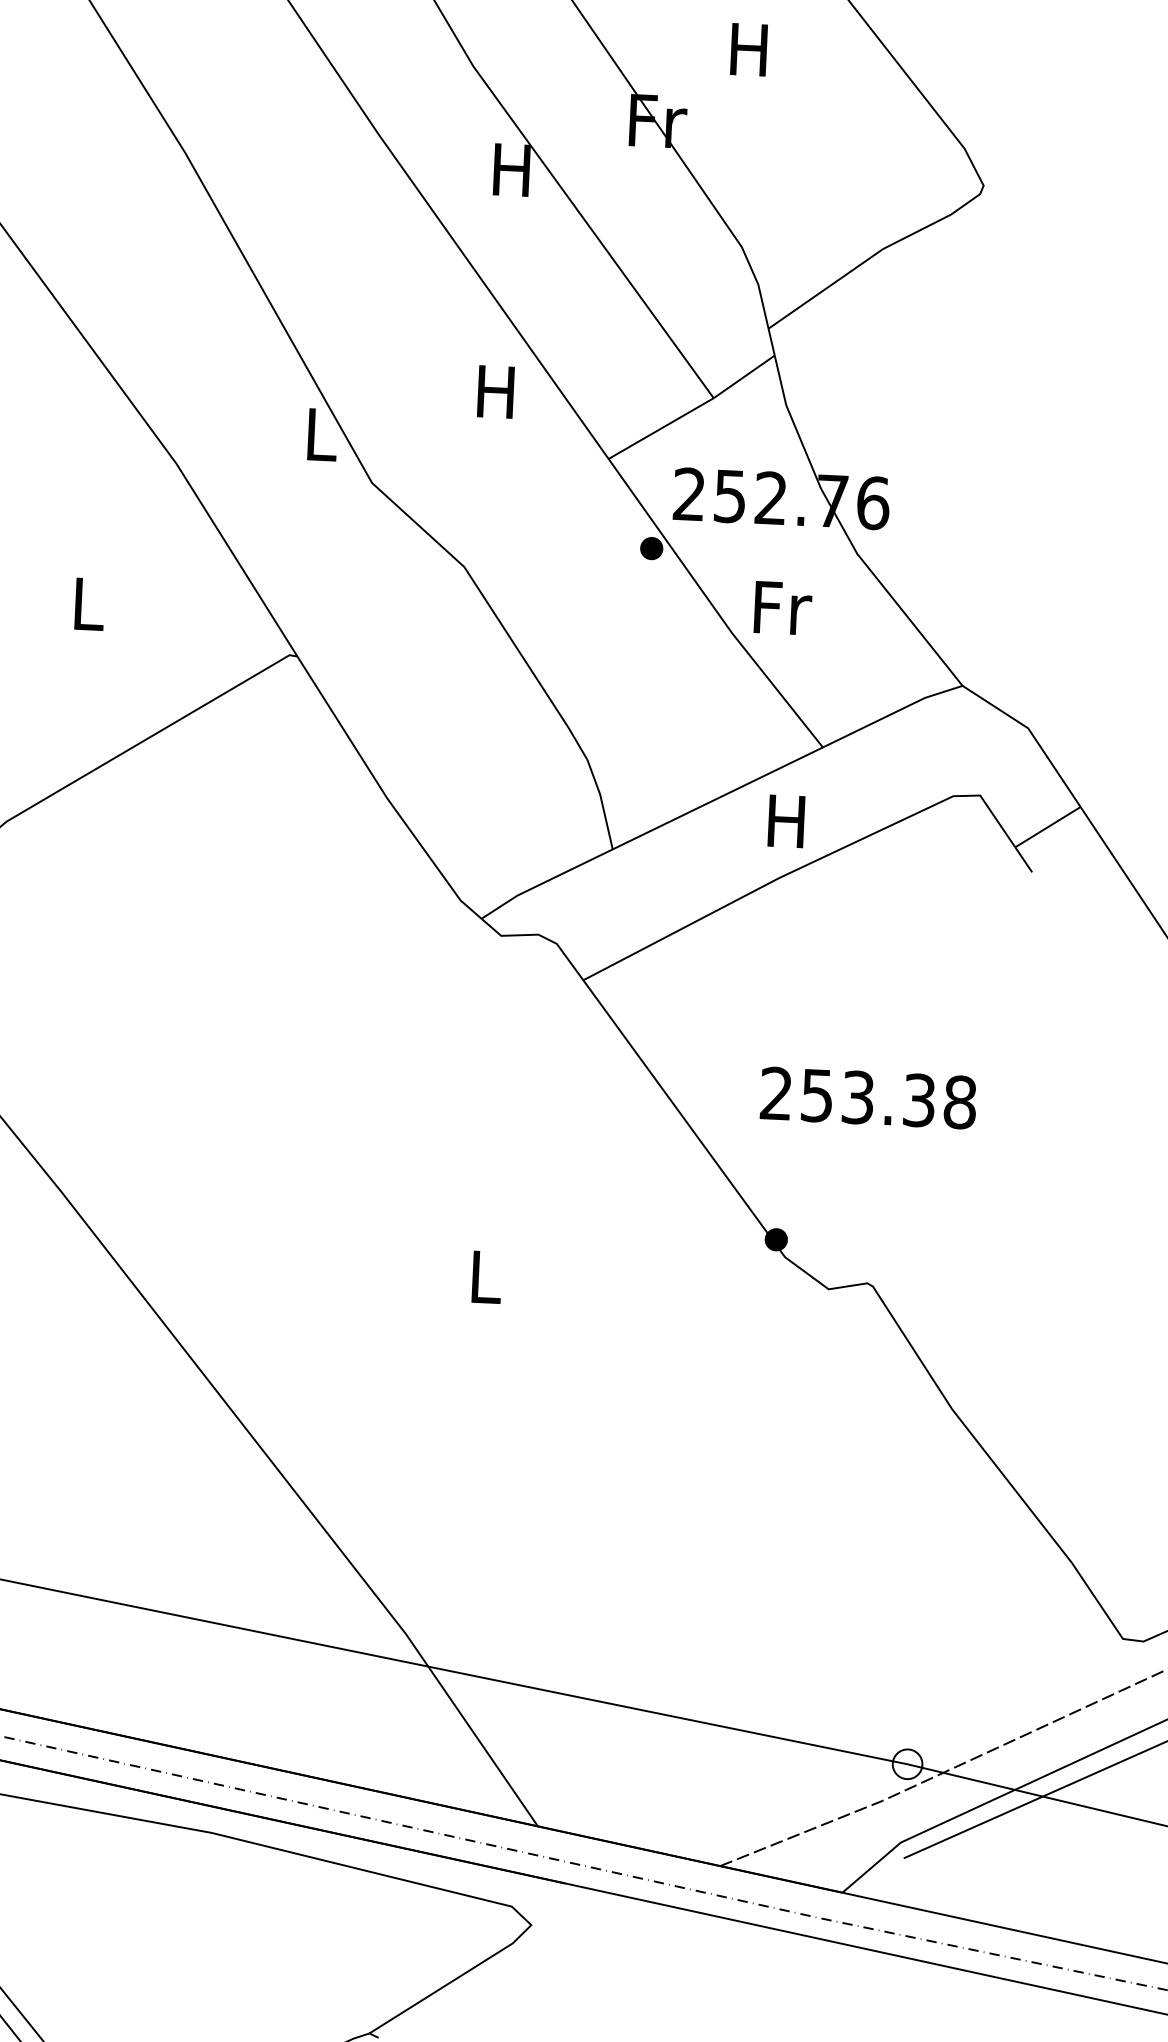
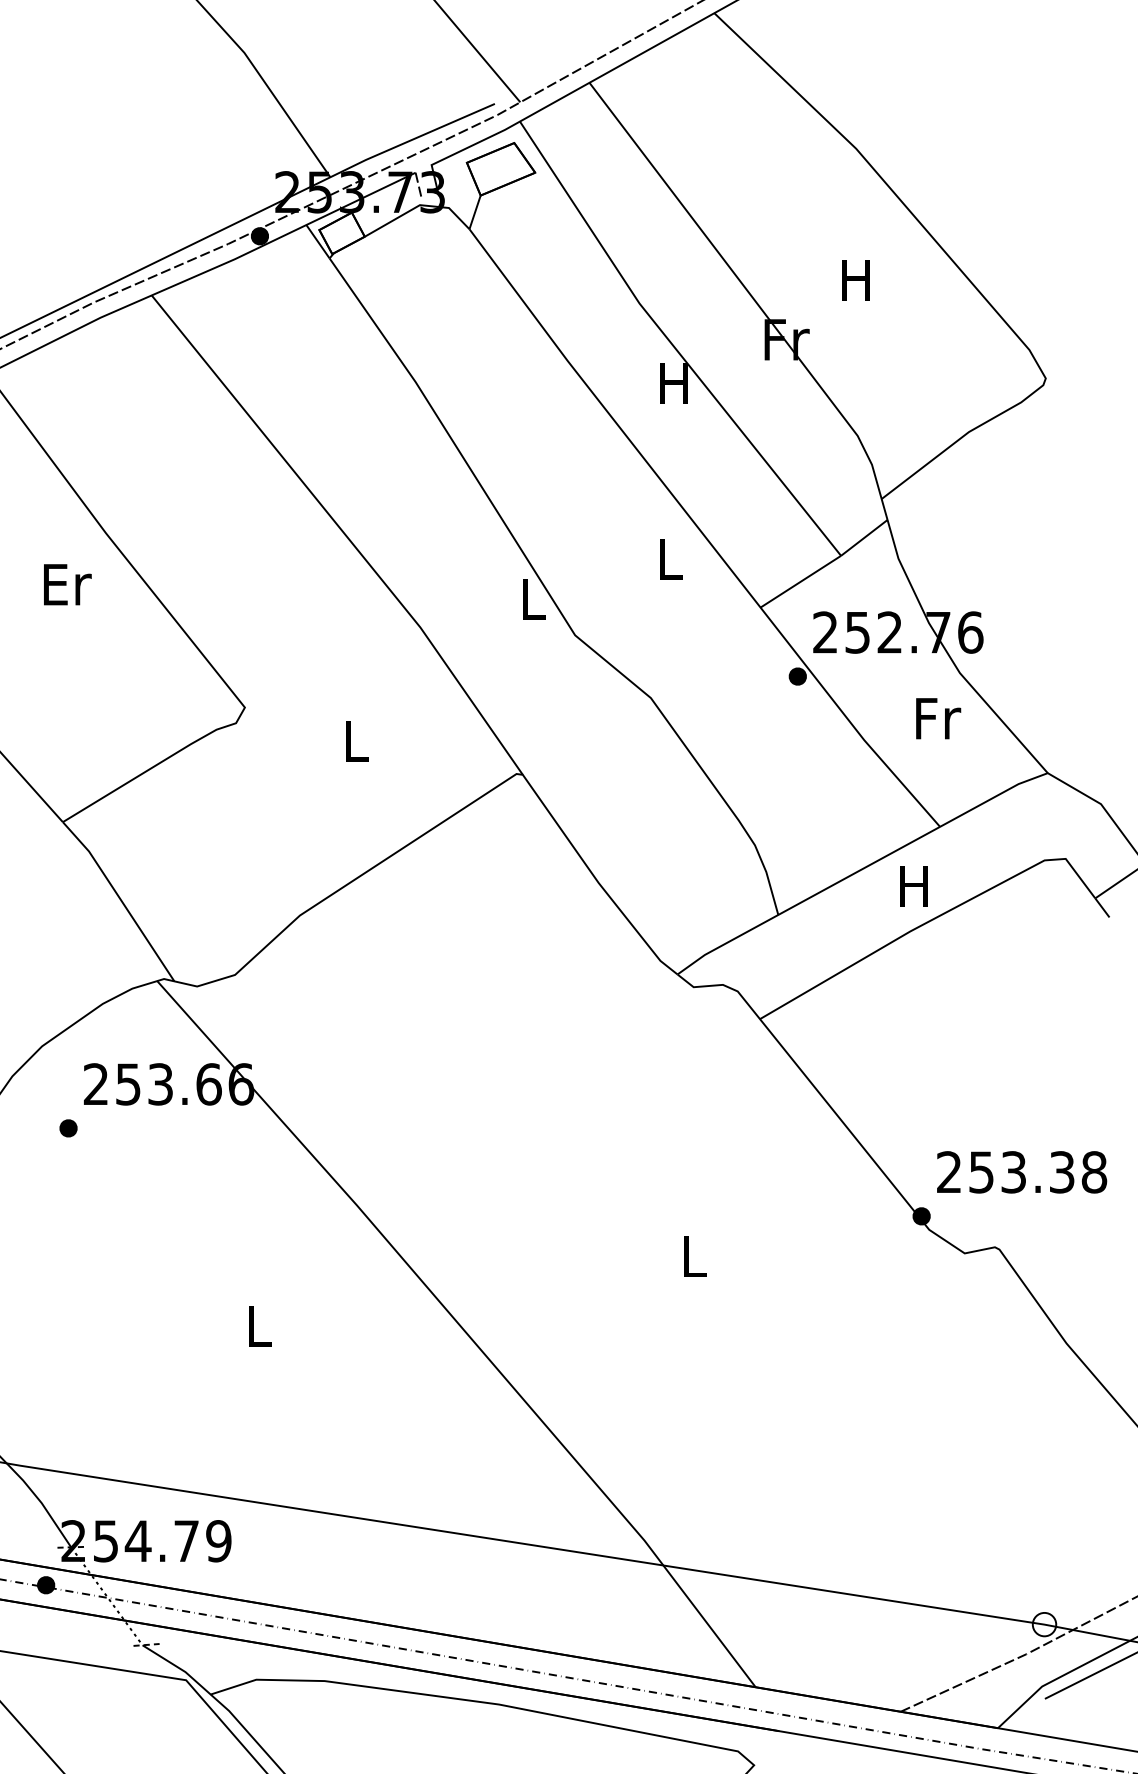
text: (494, 392) -> (668, 559), H -> L
text: (783, 608) -> (938, 718), moved
text: (869, 1098) -> (1022, 1172), moved

